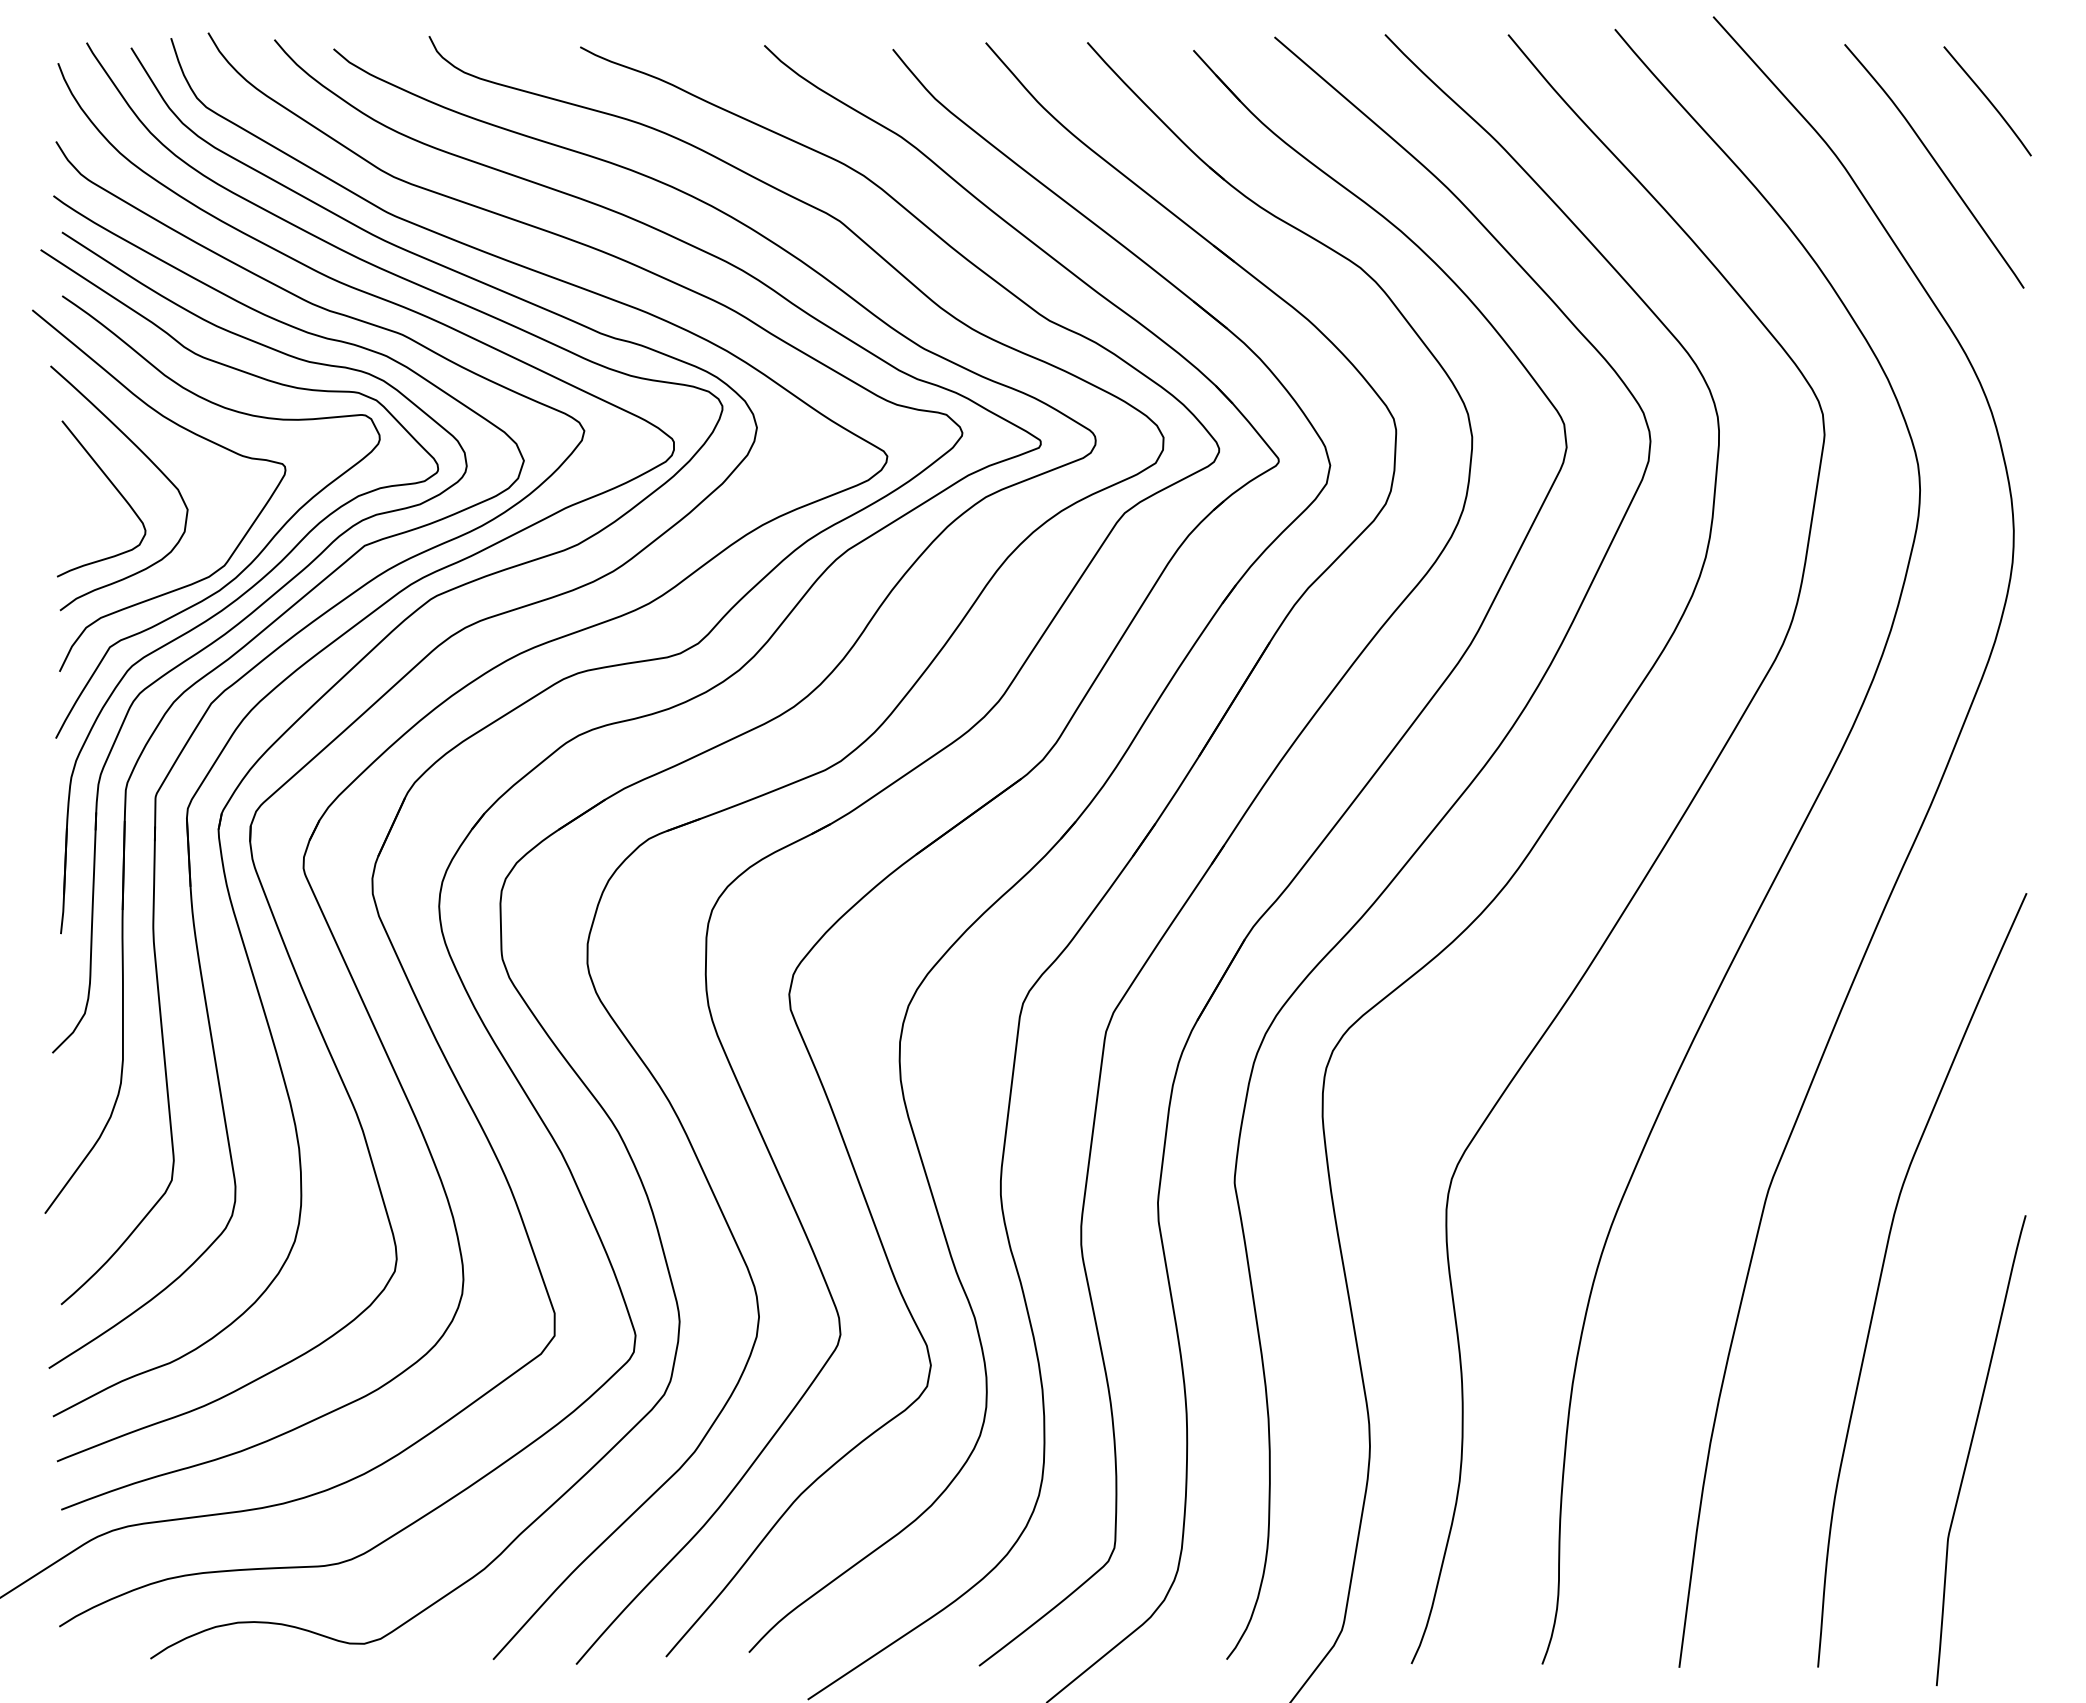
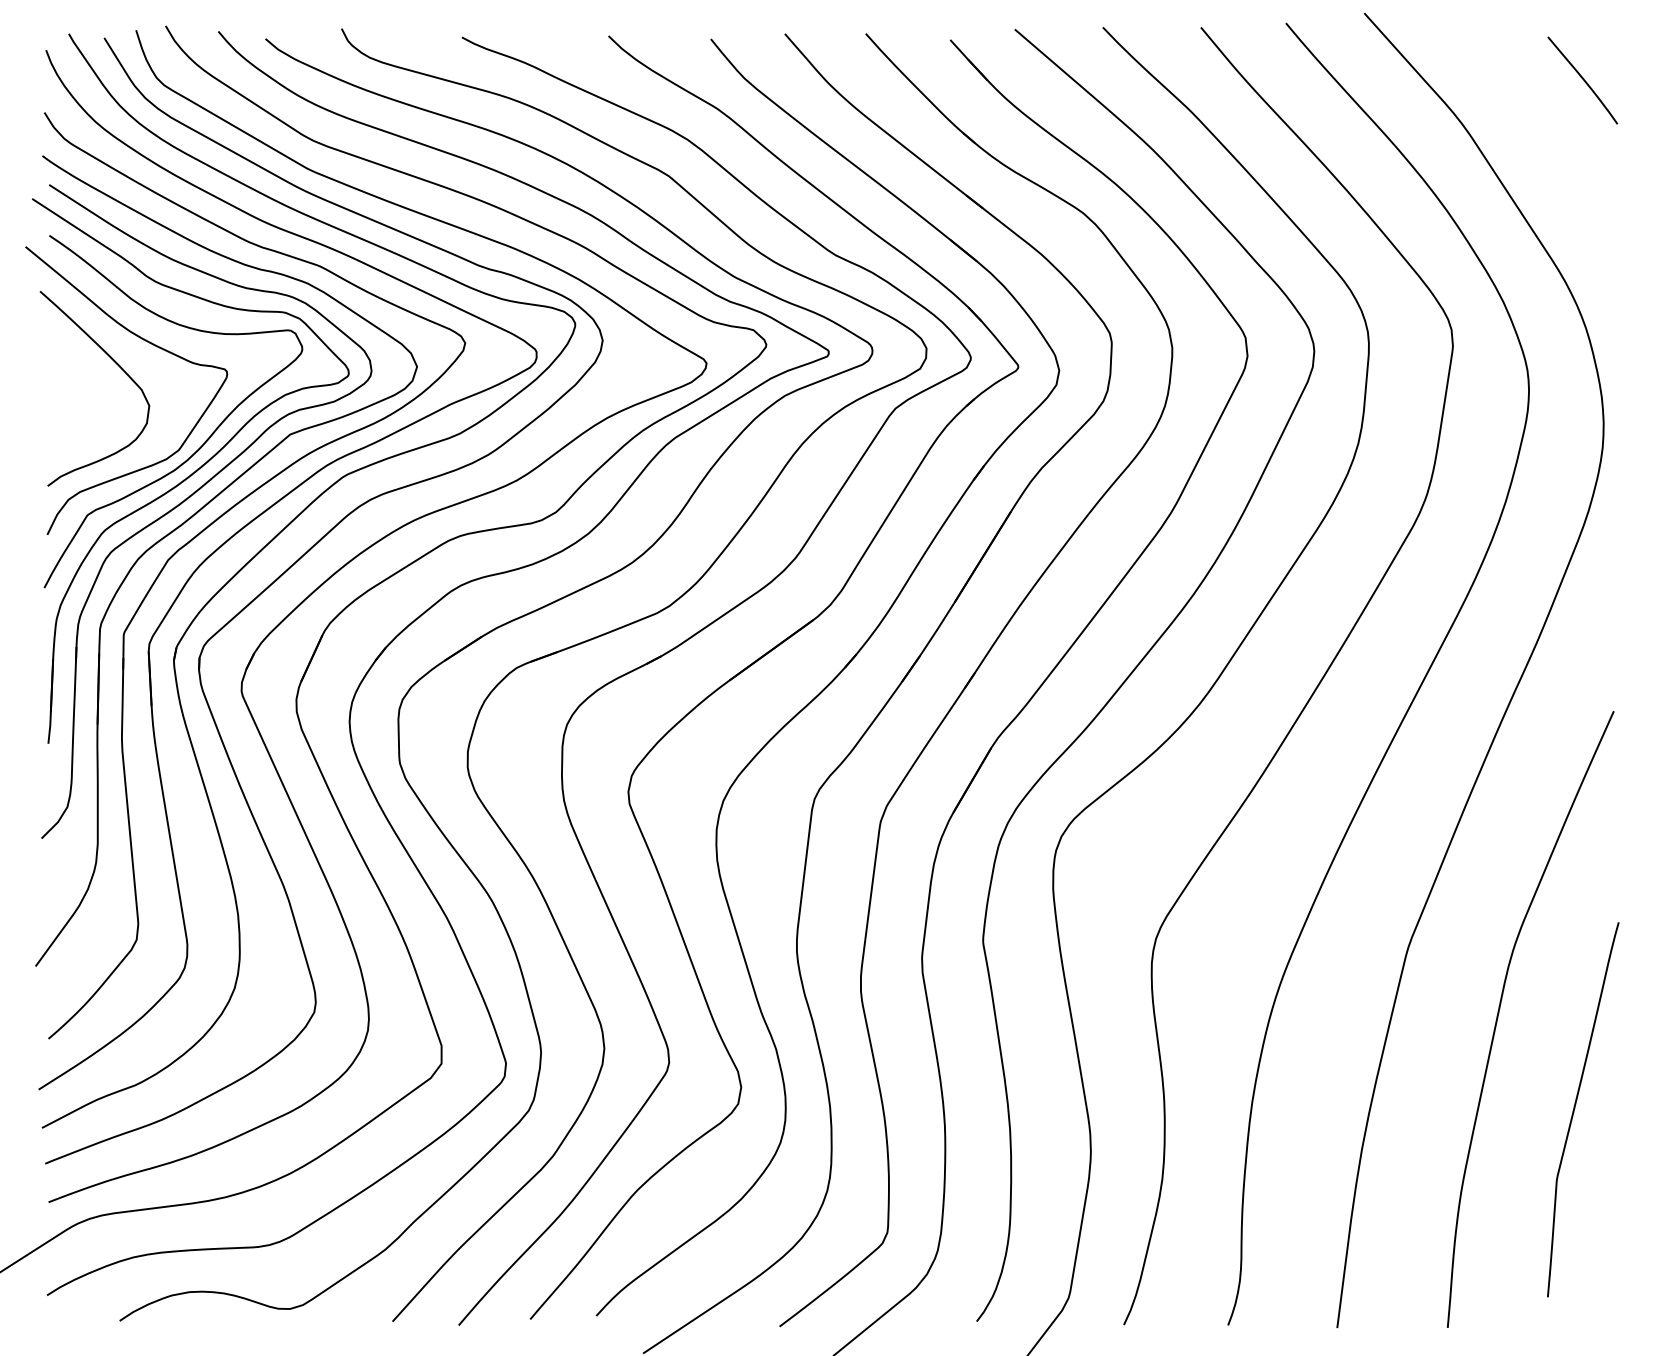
curve: (1936, 164) -> (1542, 130), removed
curve: (115, 489) -> (91, 389), removed
curve: (1971, 1447) -> (1575, 1107), moved

